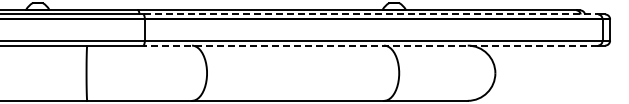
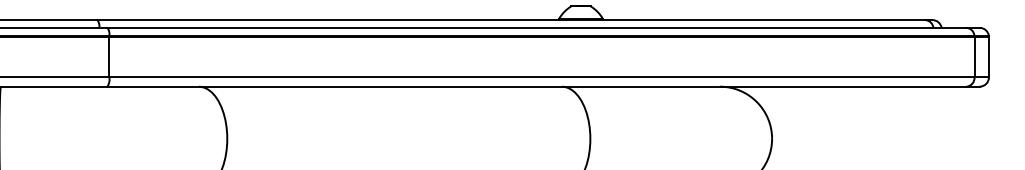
line: (371, 14) -> (537, 27), dashed -> solid
line: (370, 45) -> (536, 86), dashed -> solid

